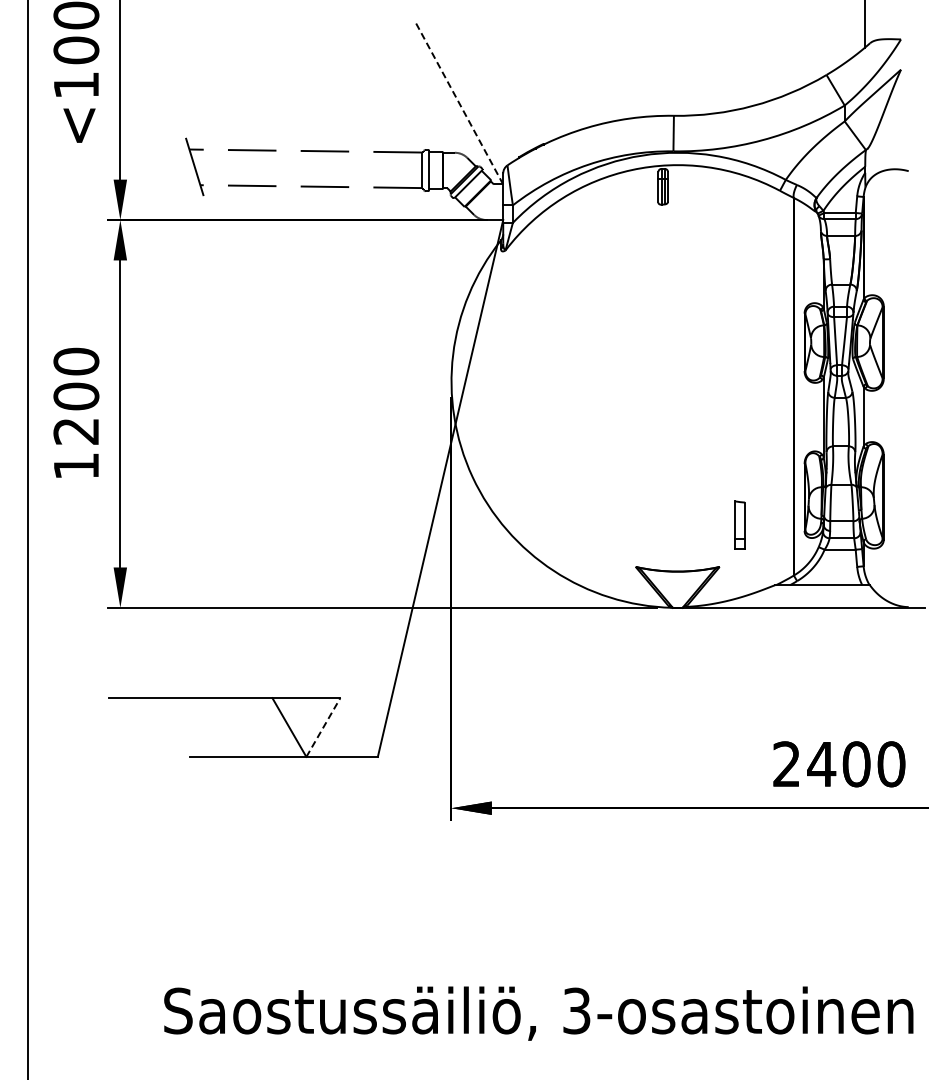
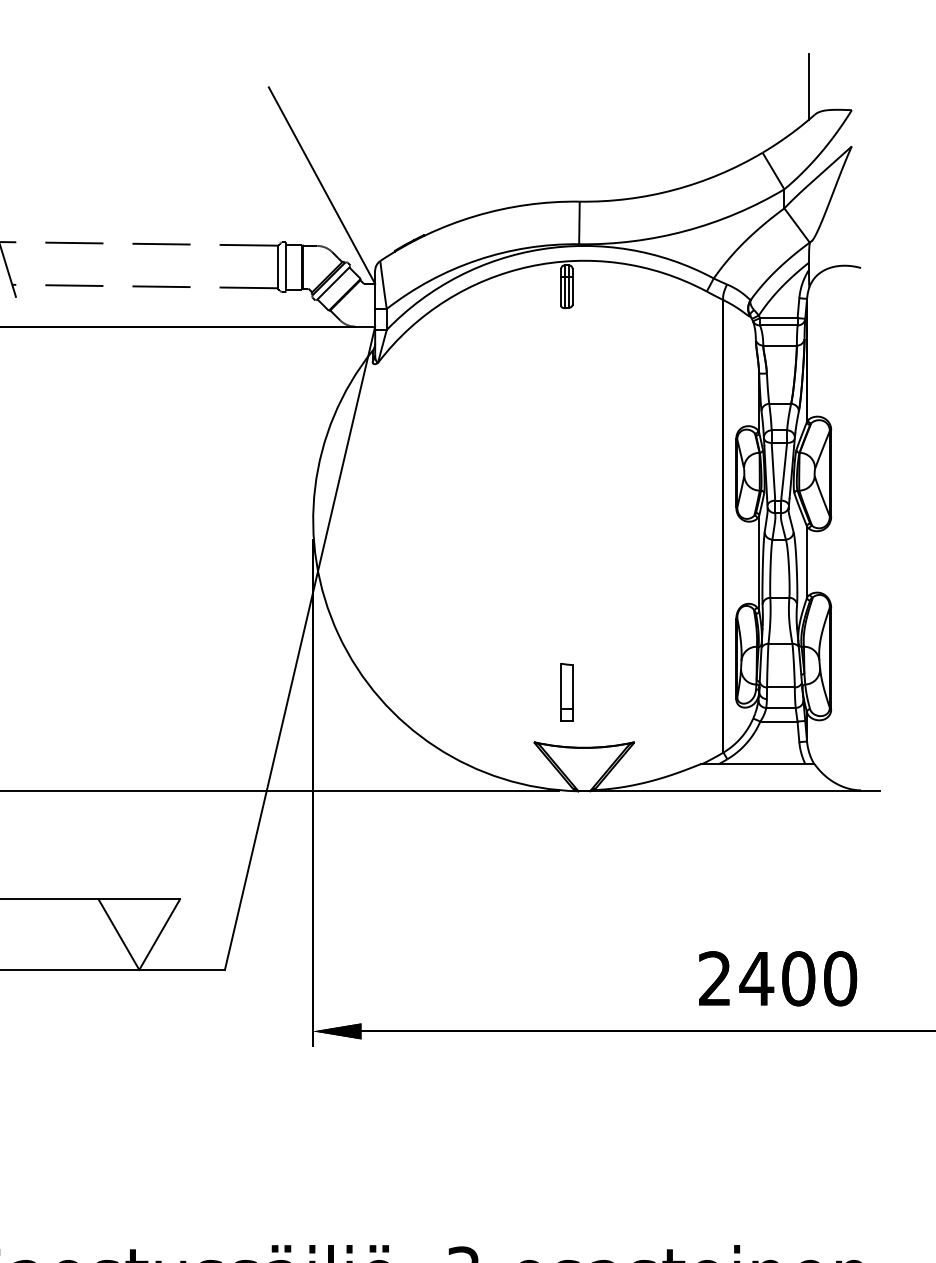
line: (458, 102) -> (321, 185), dashed -> solid
part: (739, 524) -> (566, 691), moved
line: (323, 727) -> (159, 934), dashed -> solid

